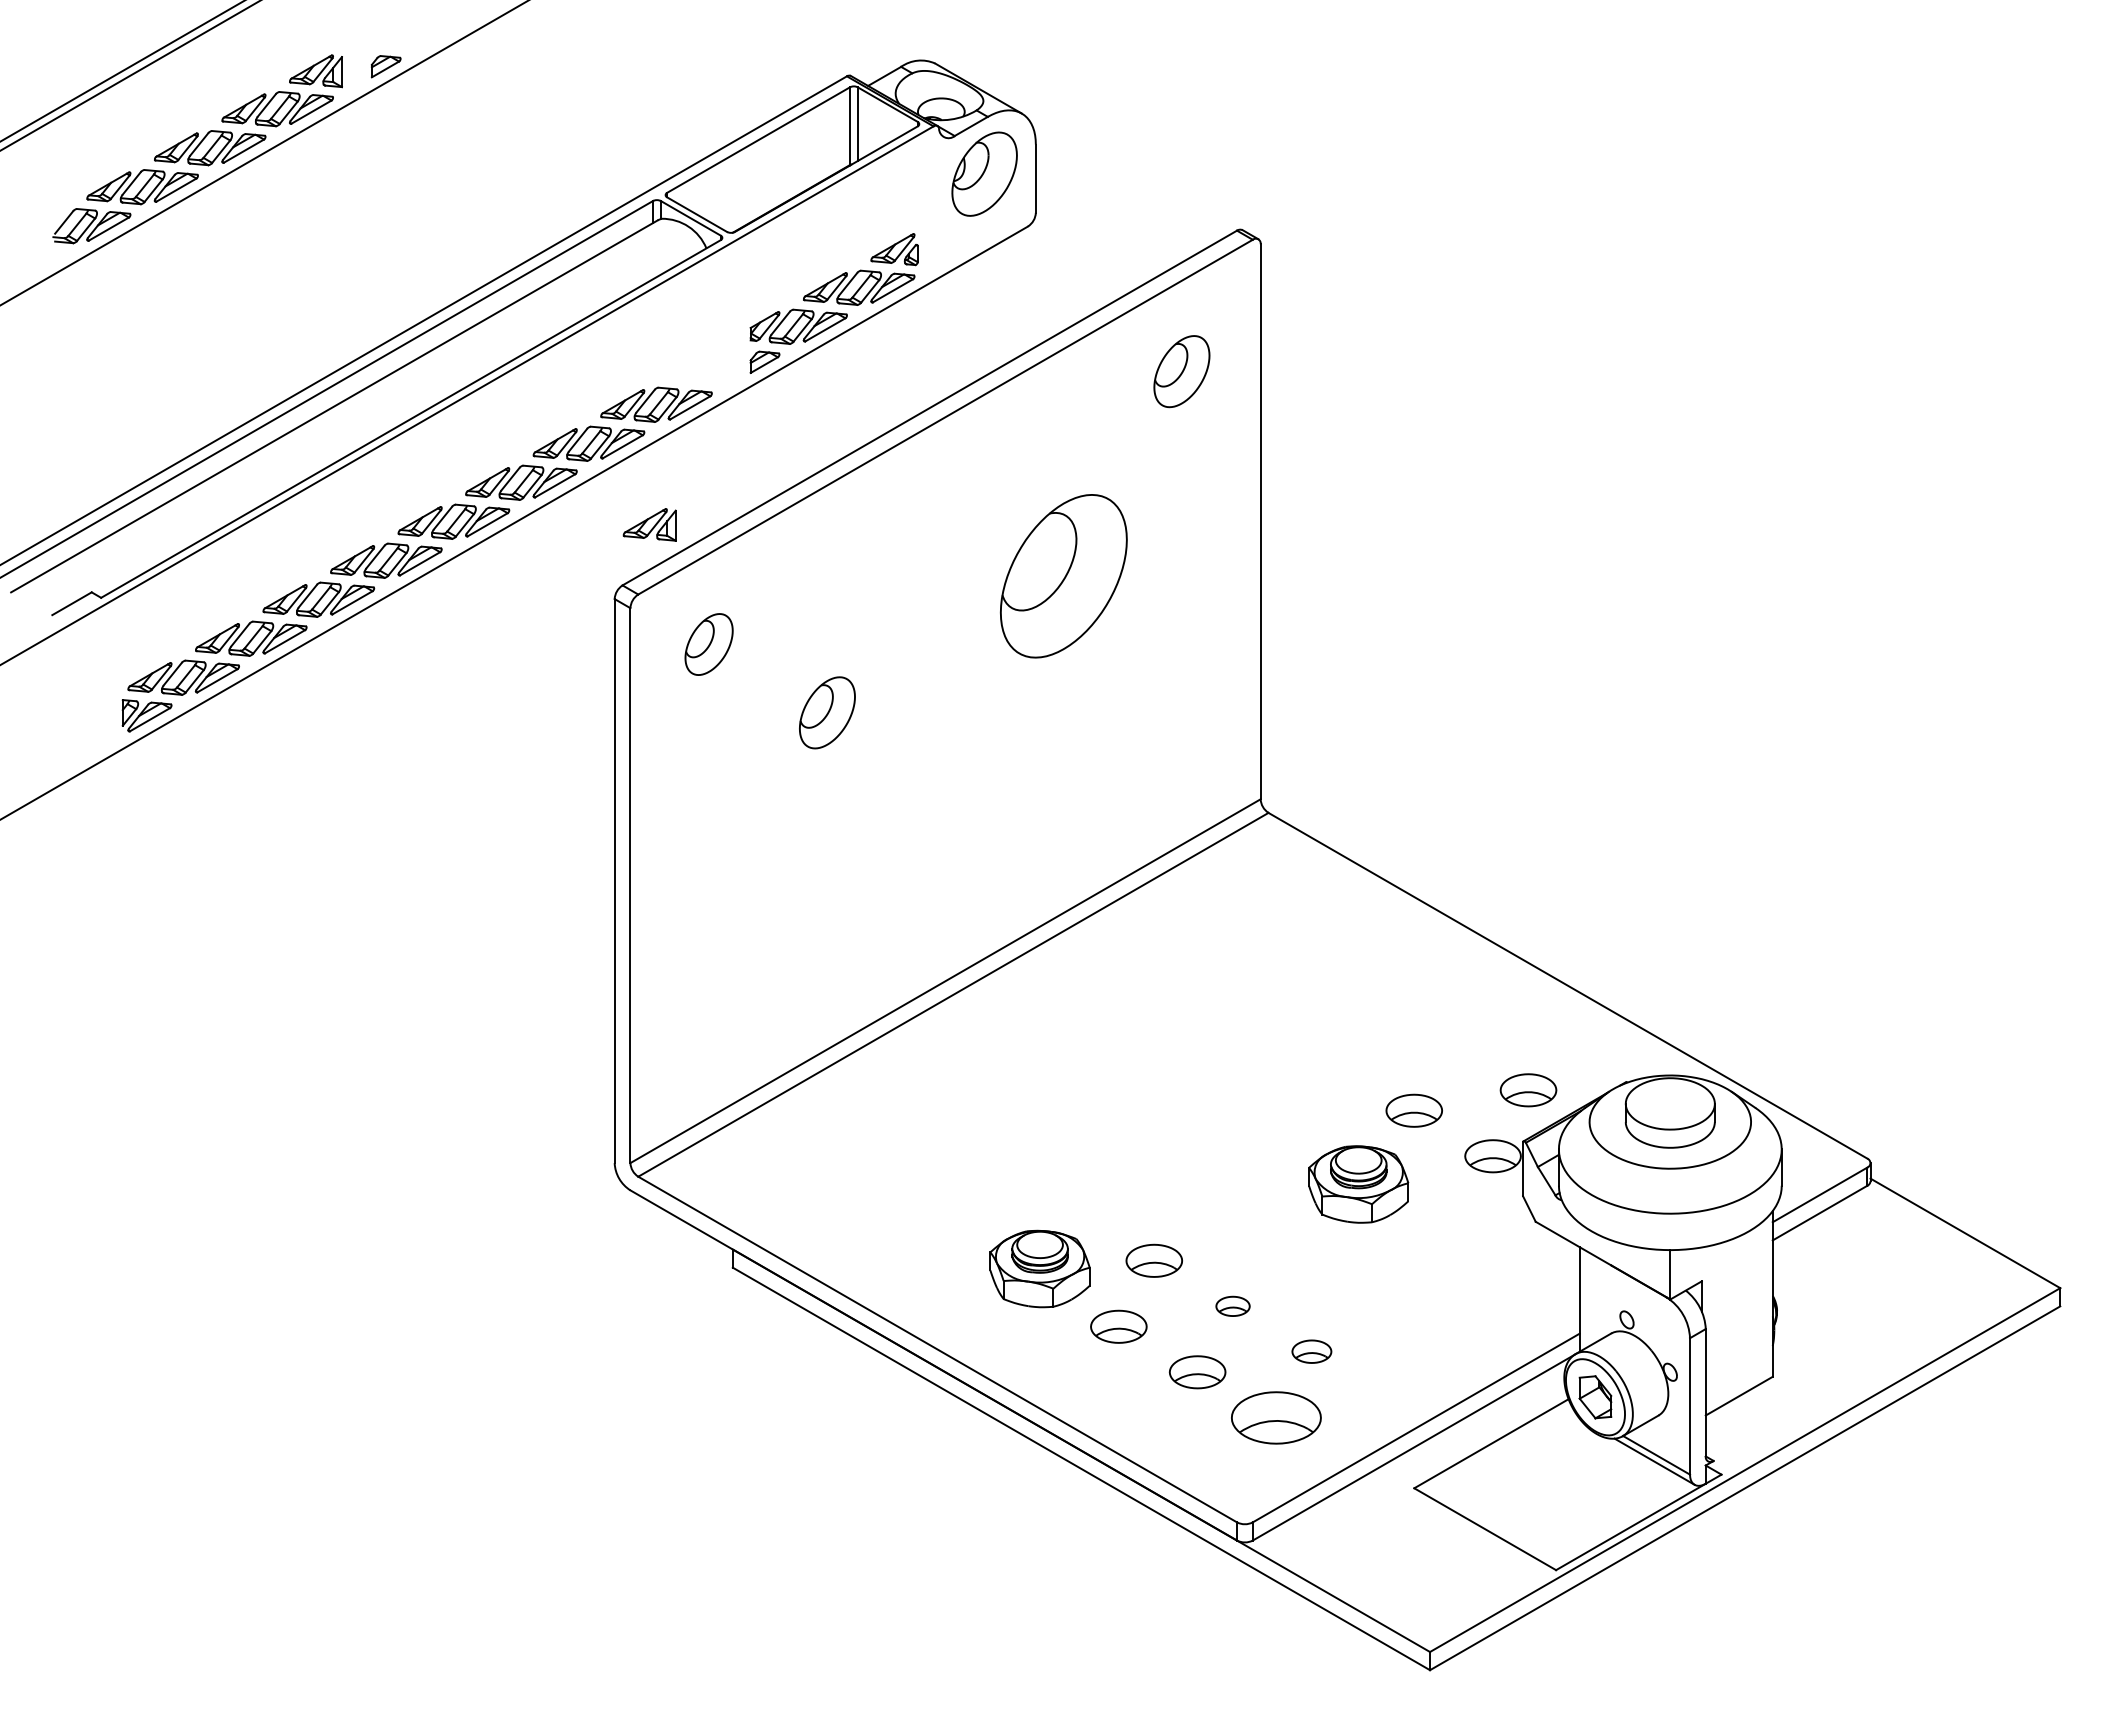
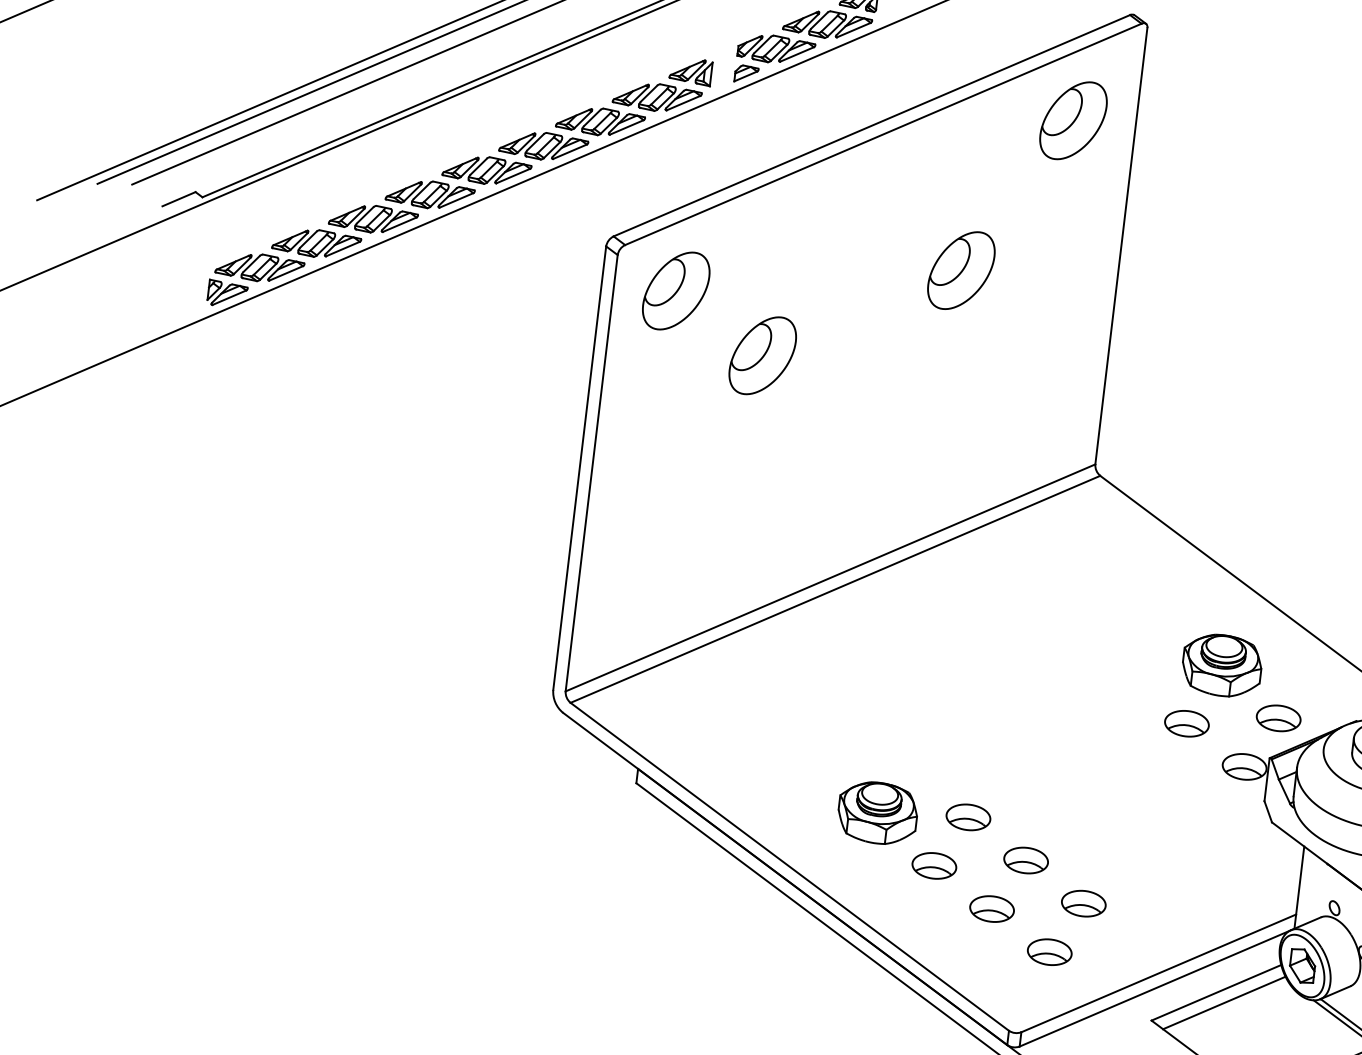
part: (1181, 371) -> (1073, 120), size x1.43
part: (649, 524) -> (690, 71), moved
part: (1063, 576) -> (961, 270), size x0.62
part: (708, 644) -> (675, 290), size x1.67
part: (827, 712) -> (762, 355), size x1.43
part: (1358, 1184) -> (1221, 665), moved
part: (1232, 1306) -> (1025, 860), size x1.67
part: (1311, 1351) -> (1083, 903), size x1.43
part: (1276, 1417) -> (1049, 952), size x0.62
line: (1502, 1455) -> (1223, 1003), added

